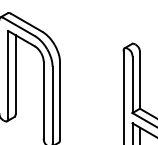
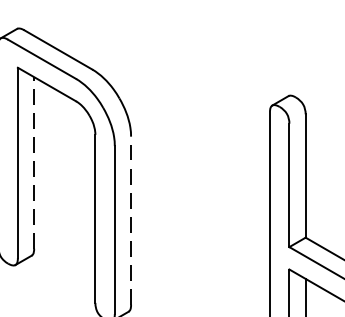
line: (15, 74) -> (33, 162), solid -> dashed
line: (60, 100) -> (132, 219), solid -> dashed

